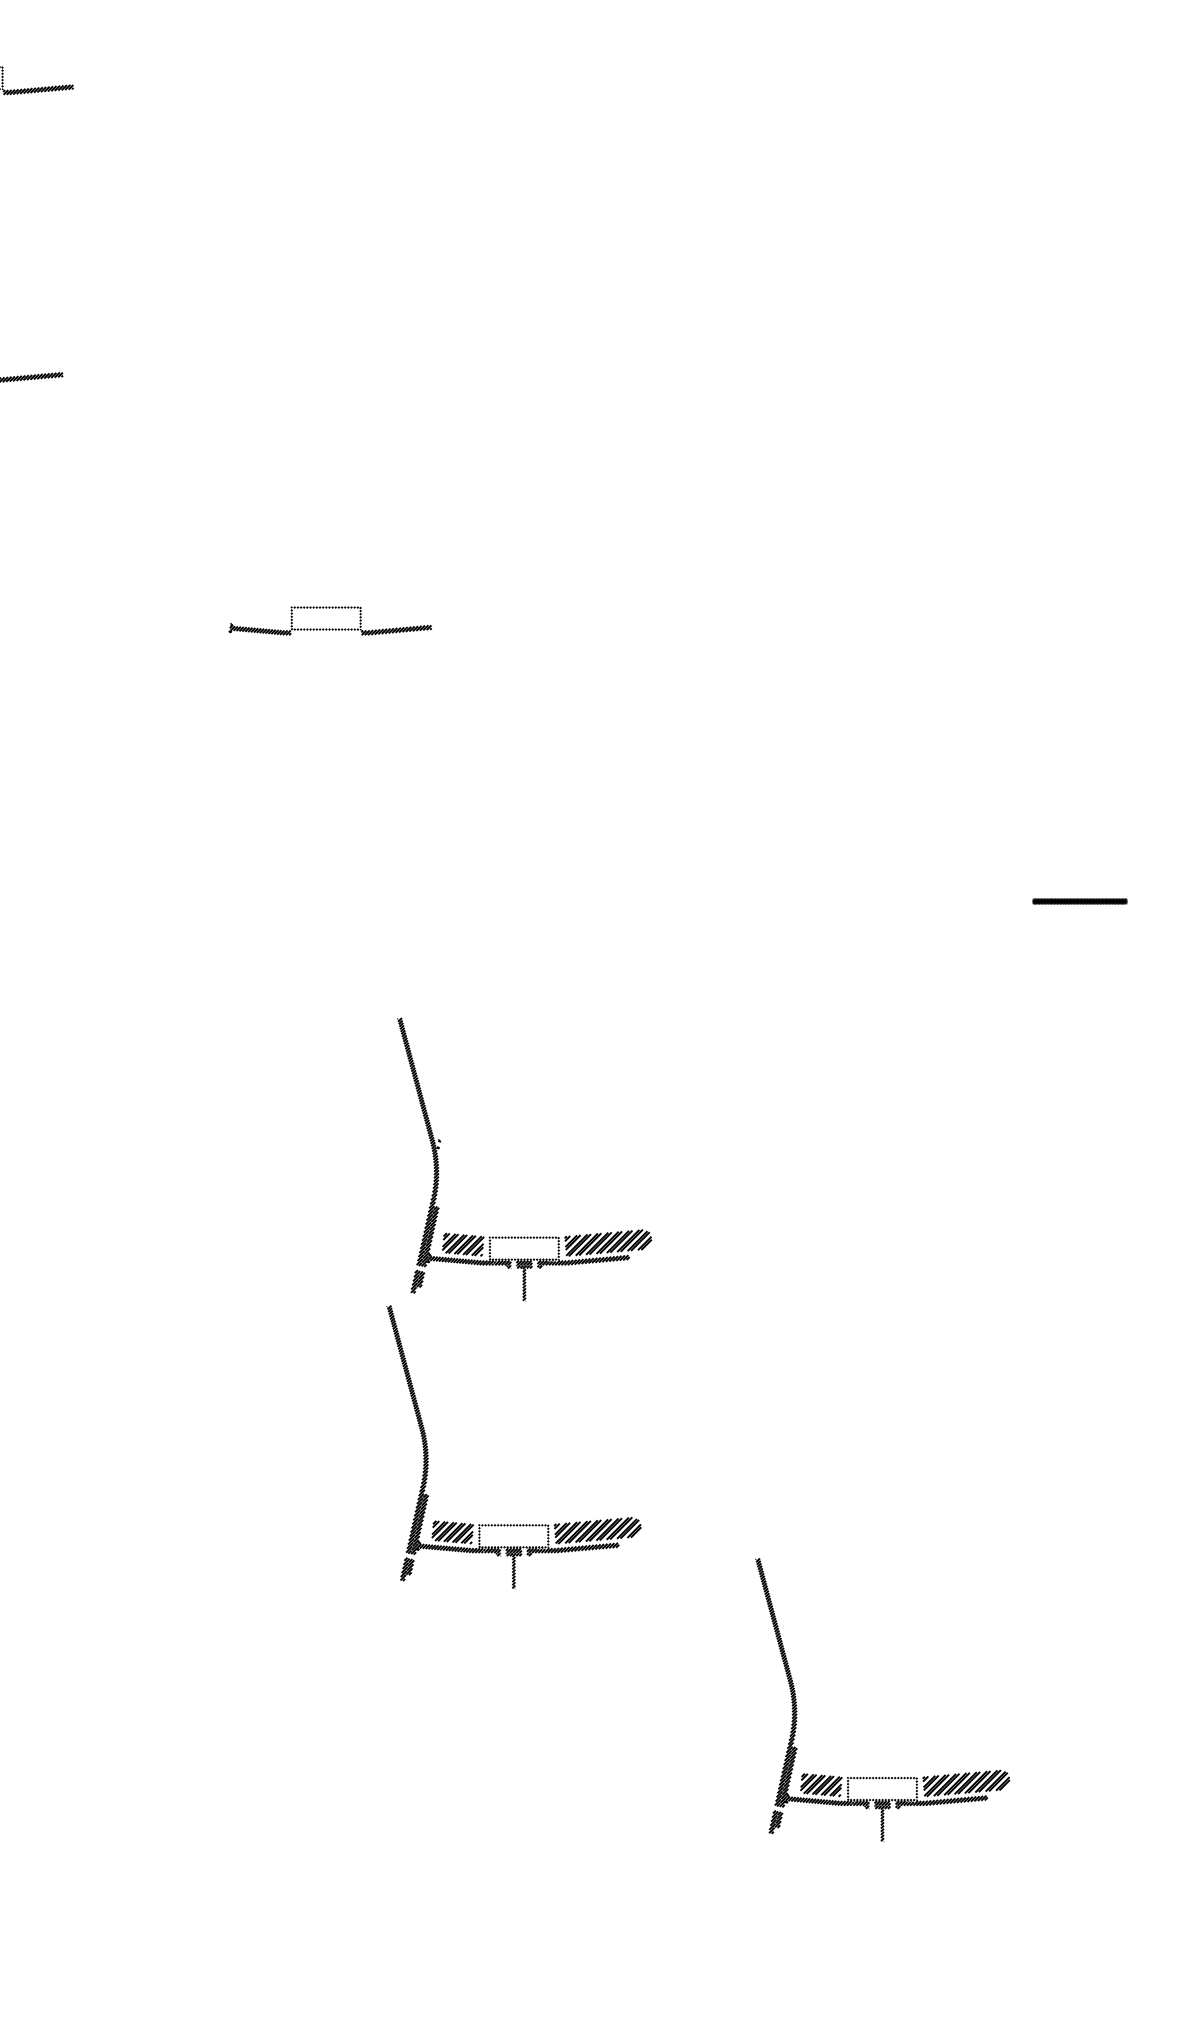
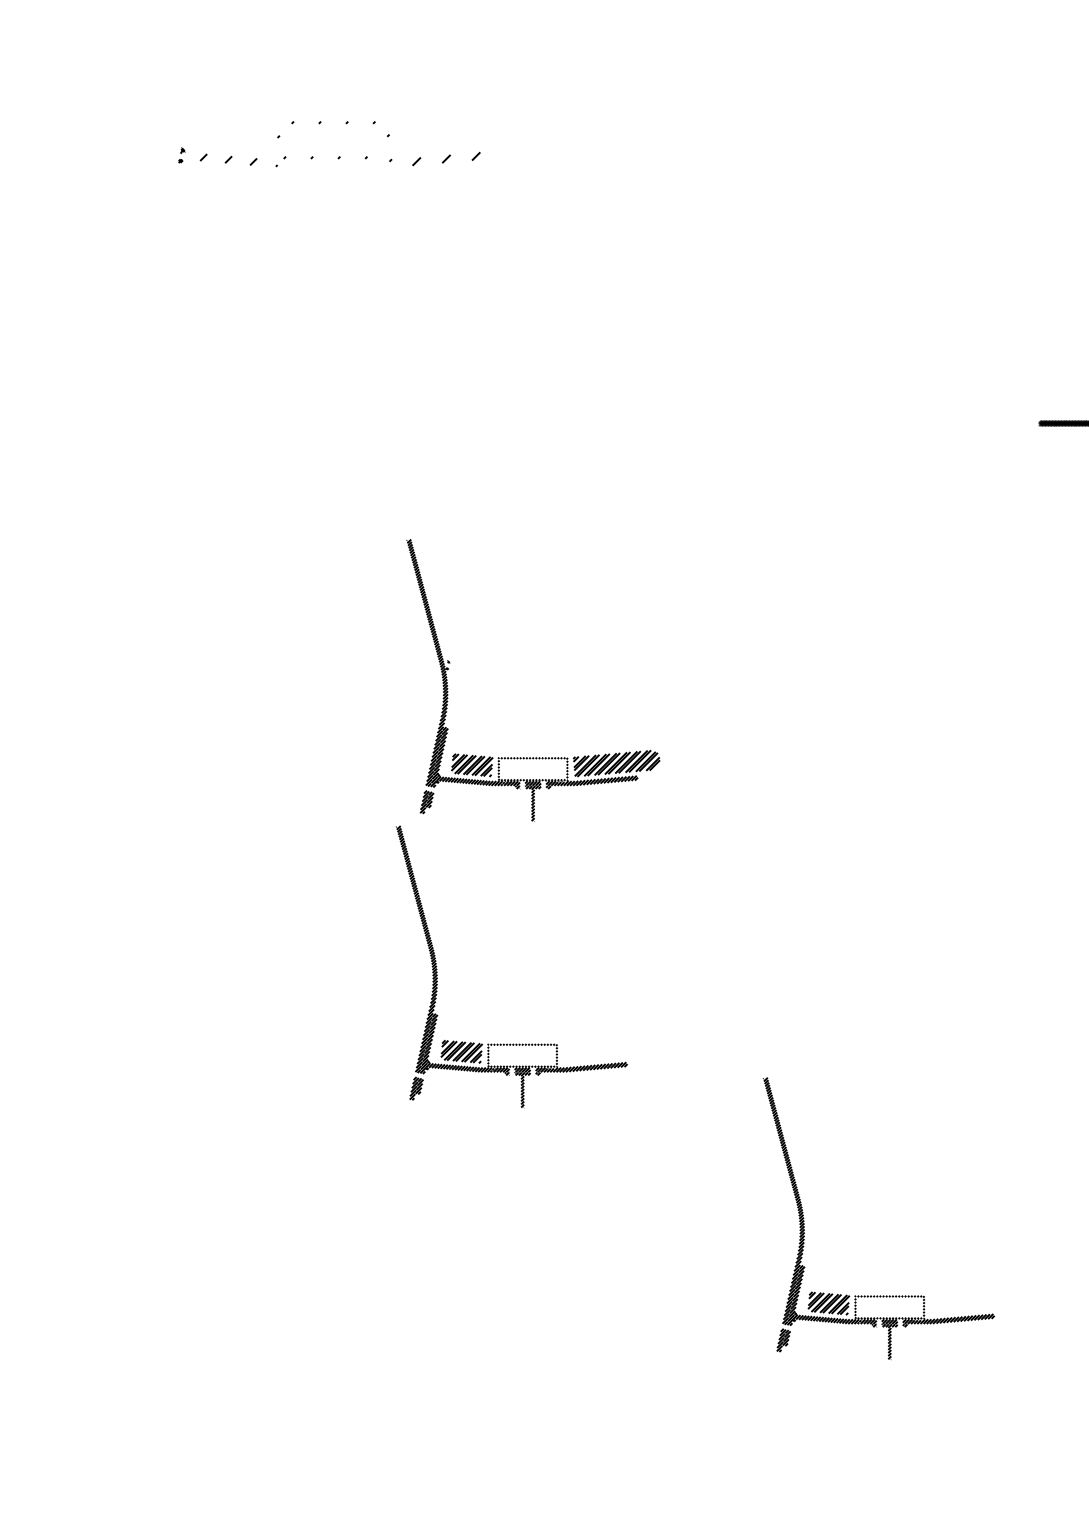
part: (329, 620) -> (339, 143), size x1.6
hatch: (597, 1530) -> (605, 1049), removed
hatch: (965, 1783) -> (972, 1301), removed

